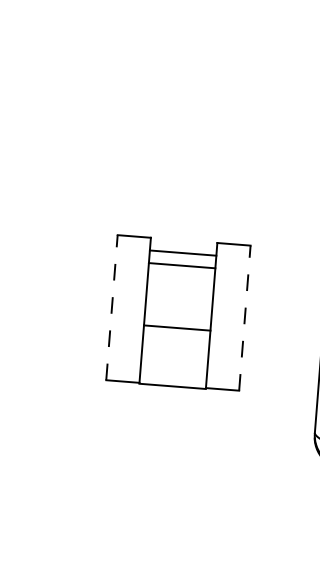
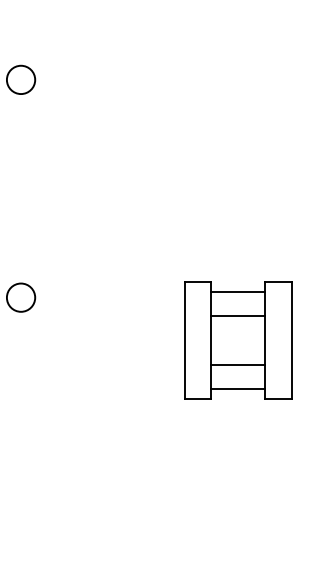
line: (182, 265) -> (238, 316), moved
line: (111, 307) -> (184, 340), dashed -> solid
line: (245, 318) -> (292, 340), dashed -> solid
line: (177, 327) -> (238, 364), moved
line: (172, 385) -> (238, 388), moved

